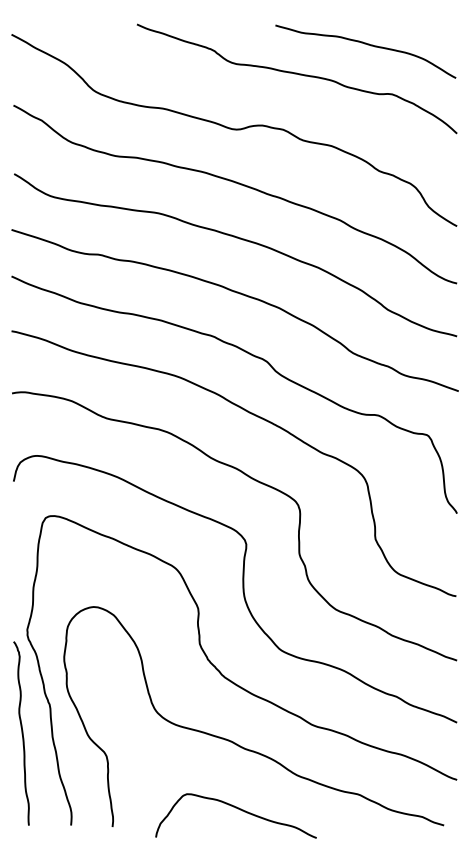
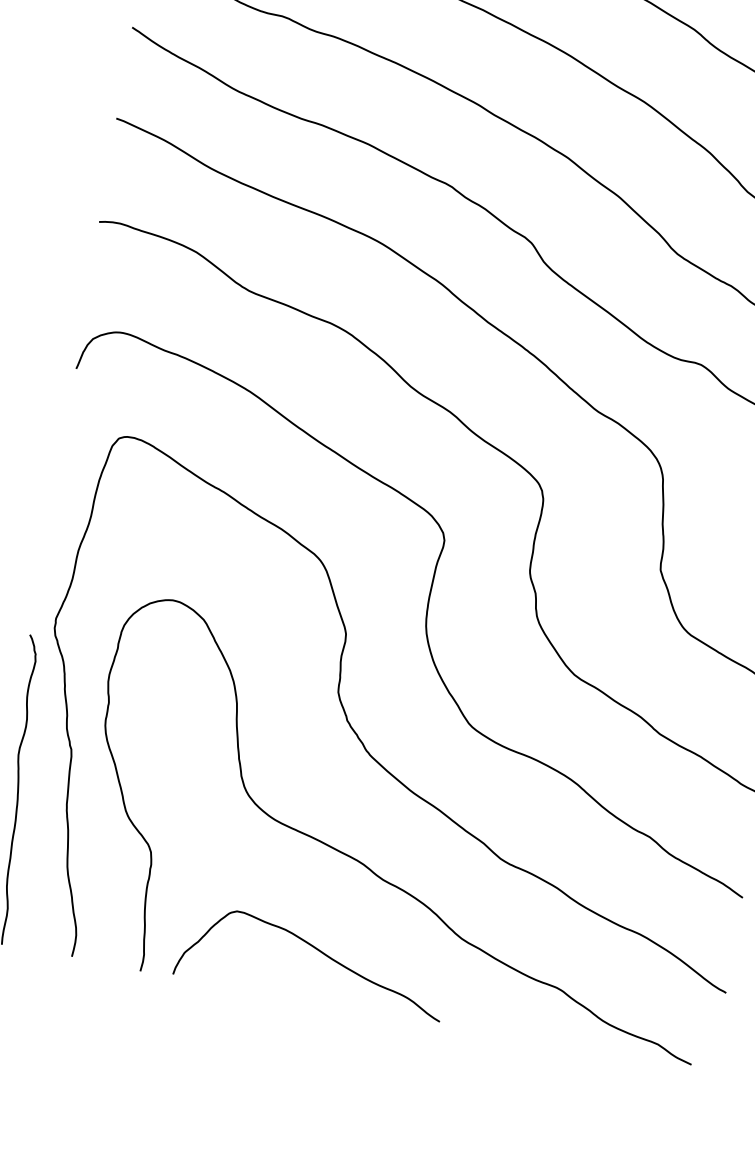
curve: (238, 809) -> (318, 951), moved

